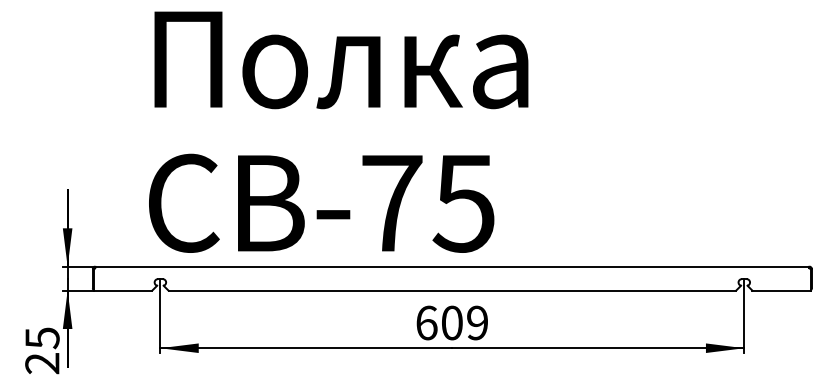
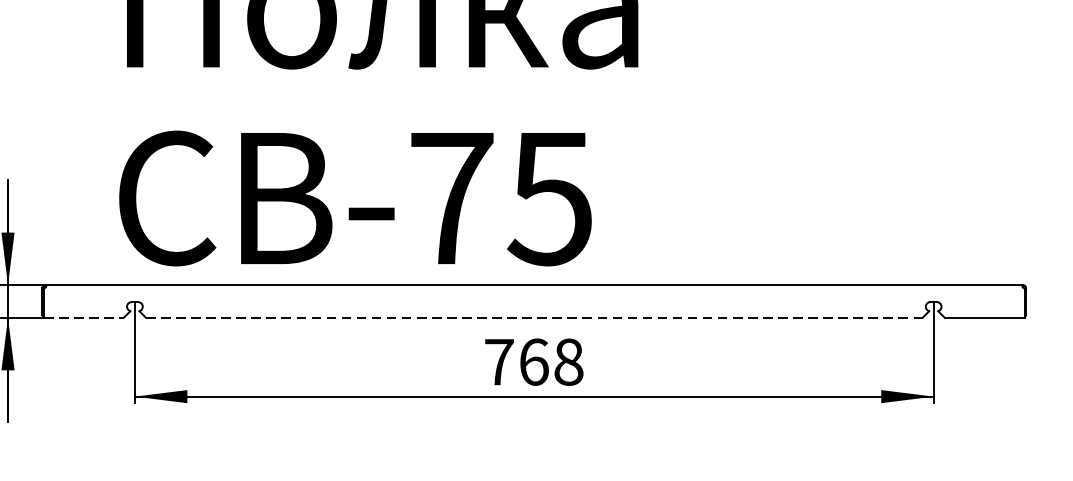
line: (123, 290) -> (84, 317), solid -> dashed
line: (452, 290) -> (534, 317), solid -> dashed
text: (452, 322) -> (534, 361), 609 -> 768

